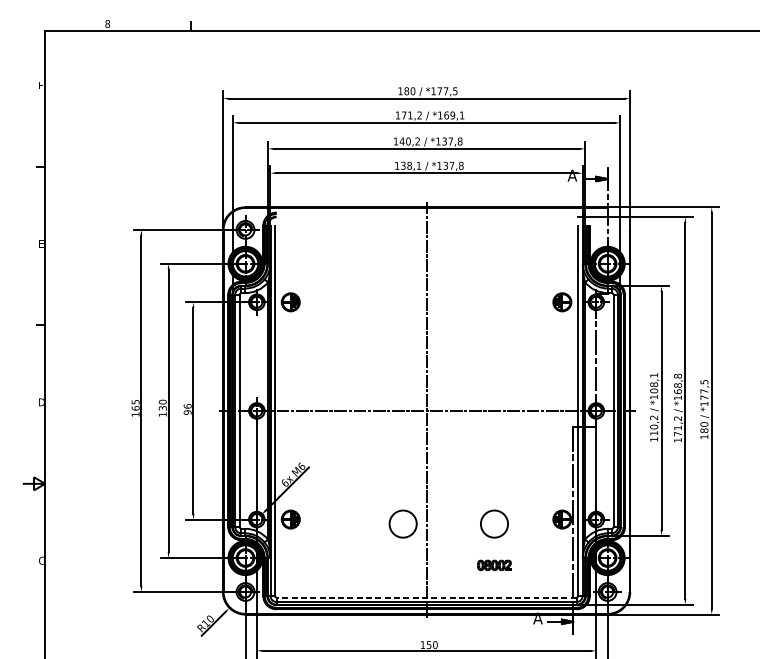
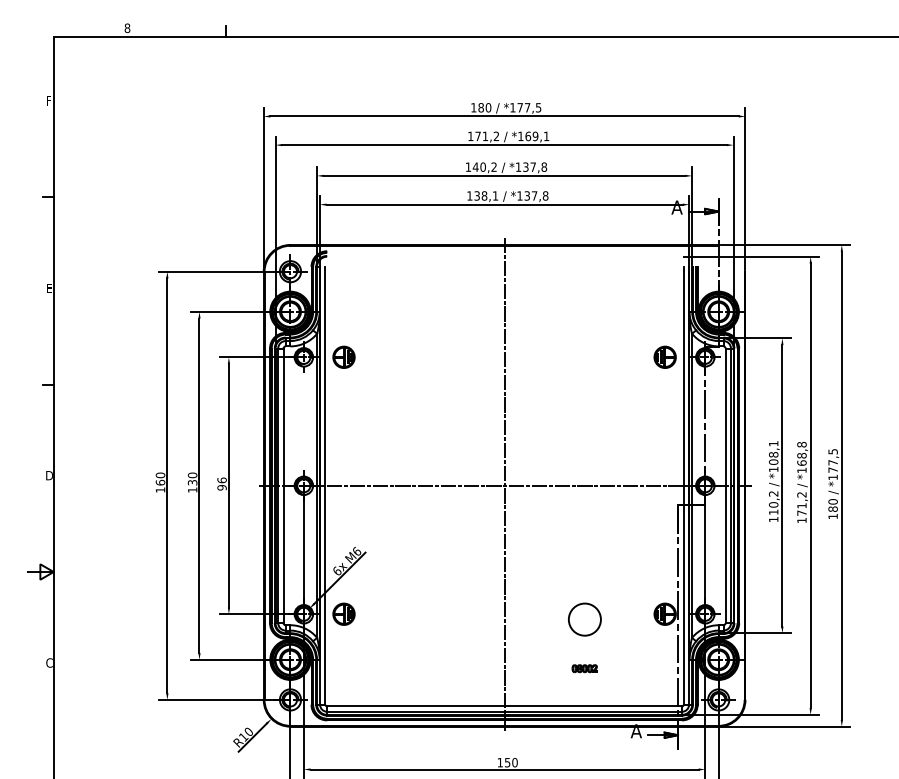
text: (135, 402) -> (160, 475), 165 -> 160
circle: (402, 523) -> (476, 619), removed
part: (494, 565) -> (584, 668), size x0.62
line: (426, 597) -> (504, 706), dashed -> solid

